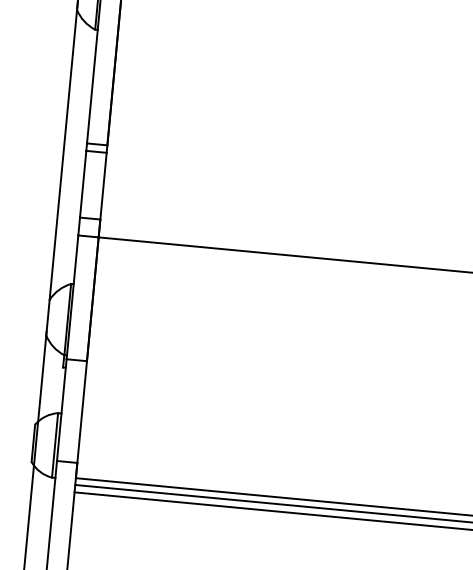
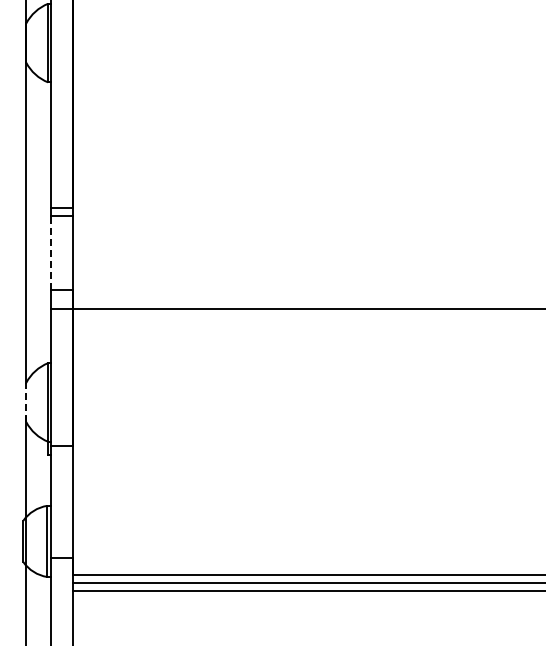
line: (83, 184) -> (51, 252), solid -> dashed
line: (48, 317) -> (26, 402), solid -> dashed

